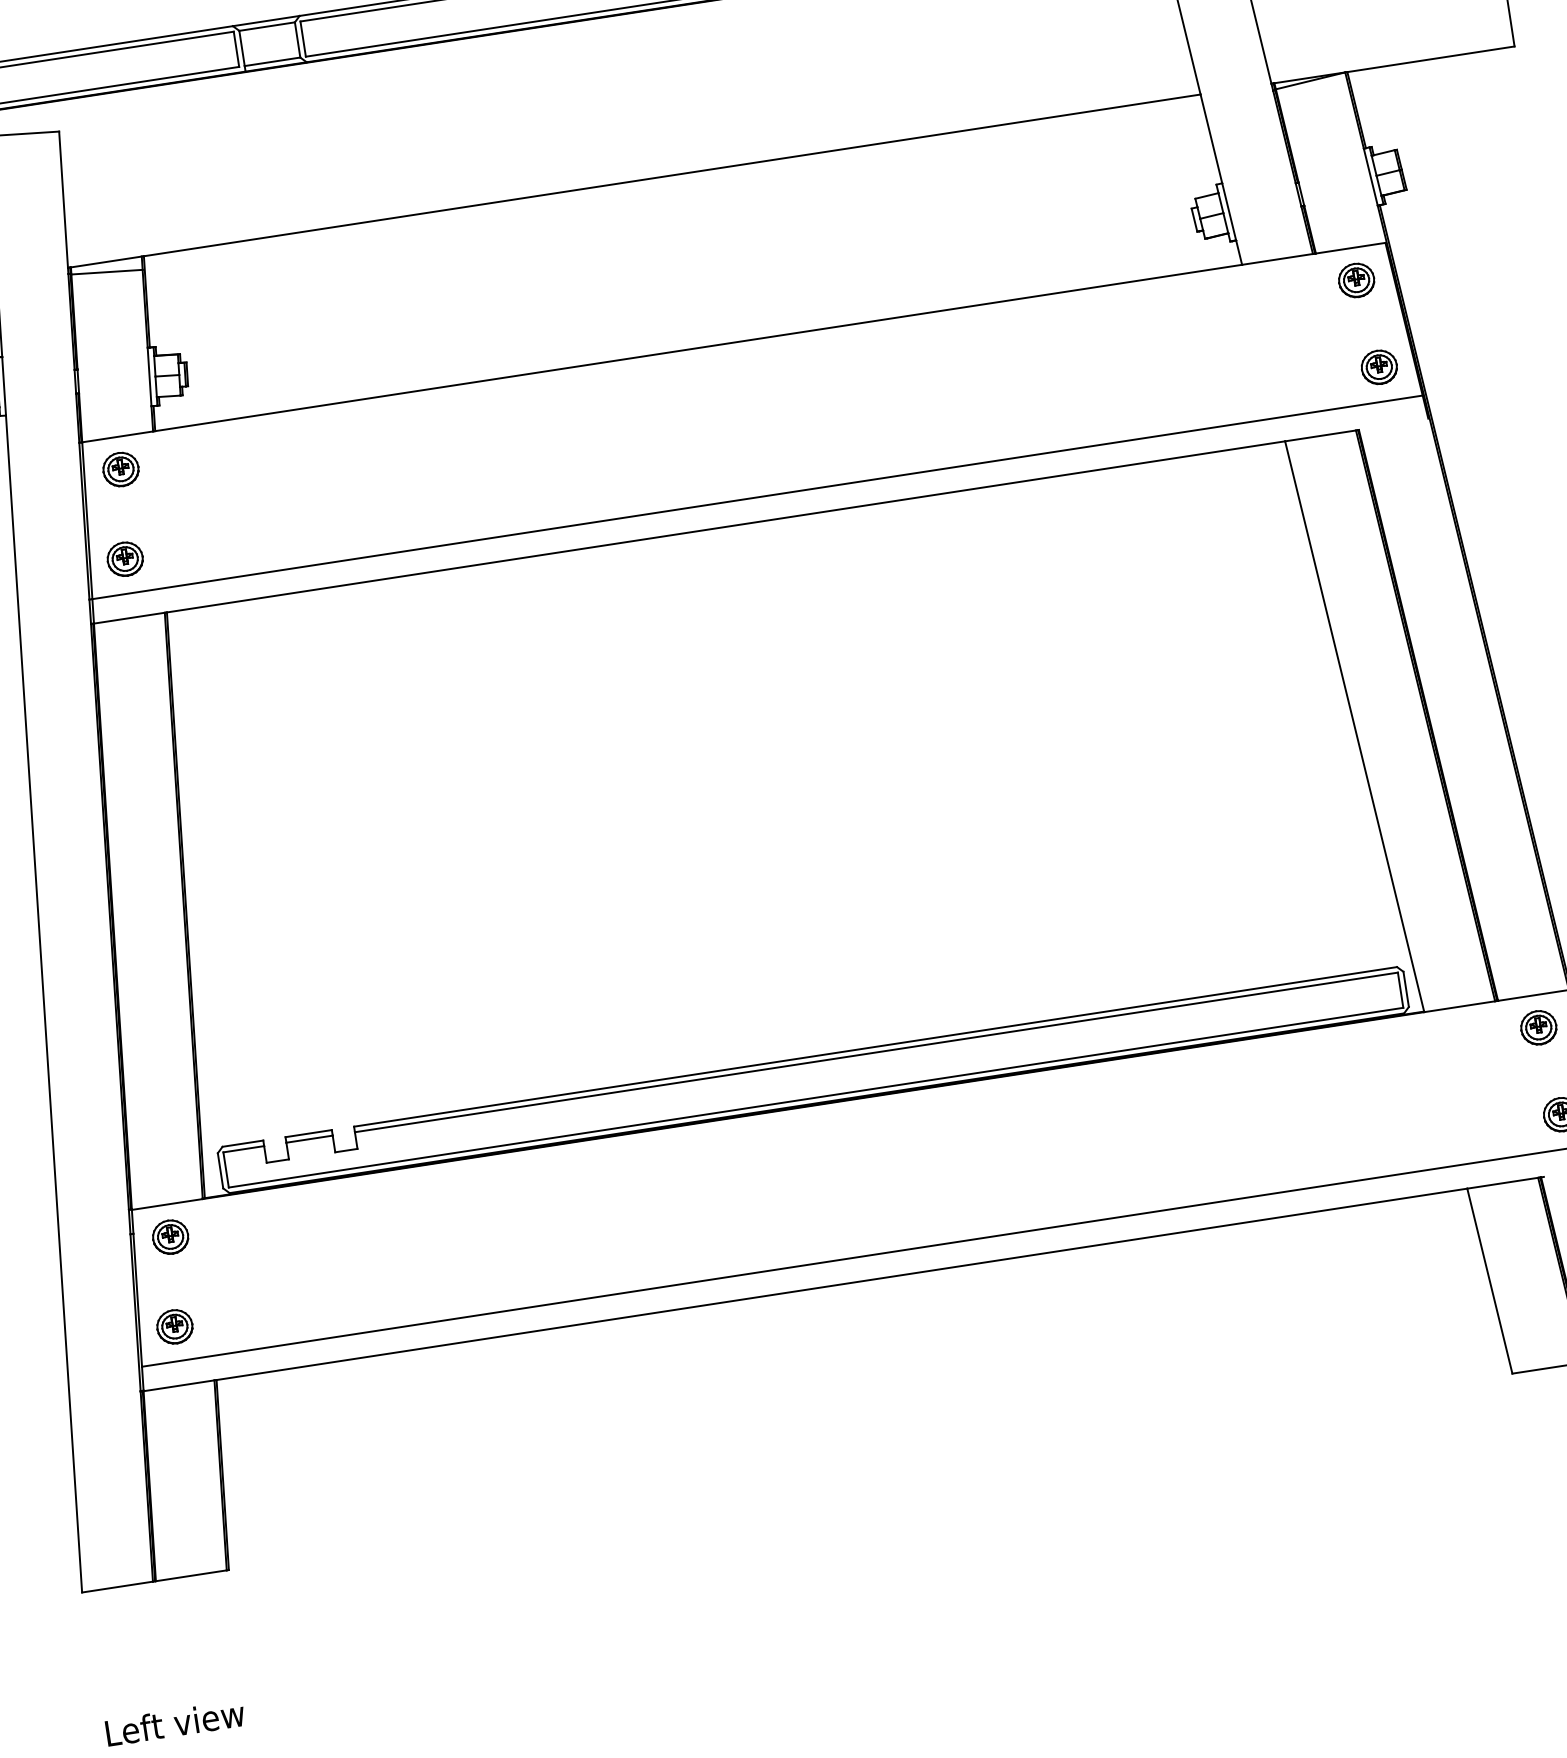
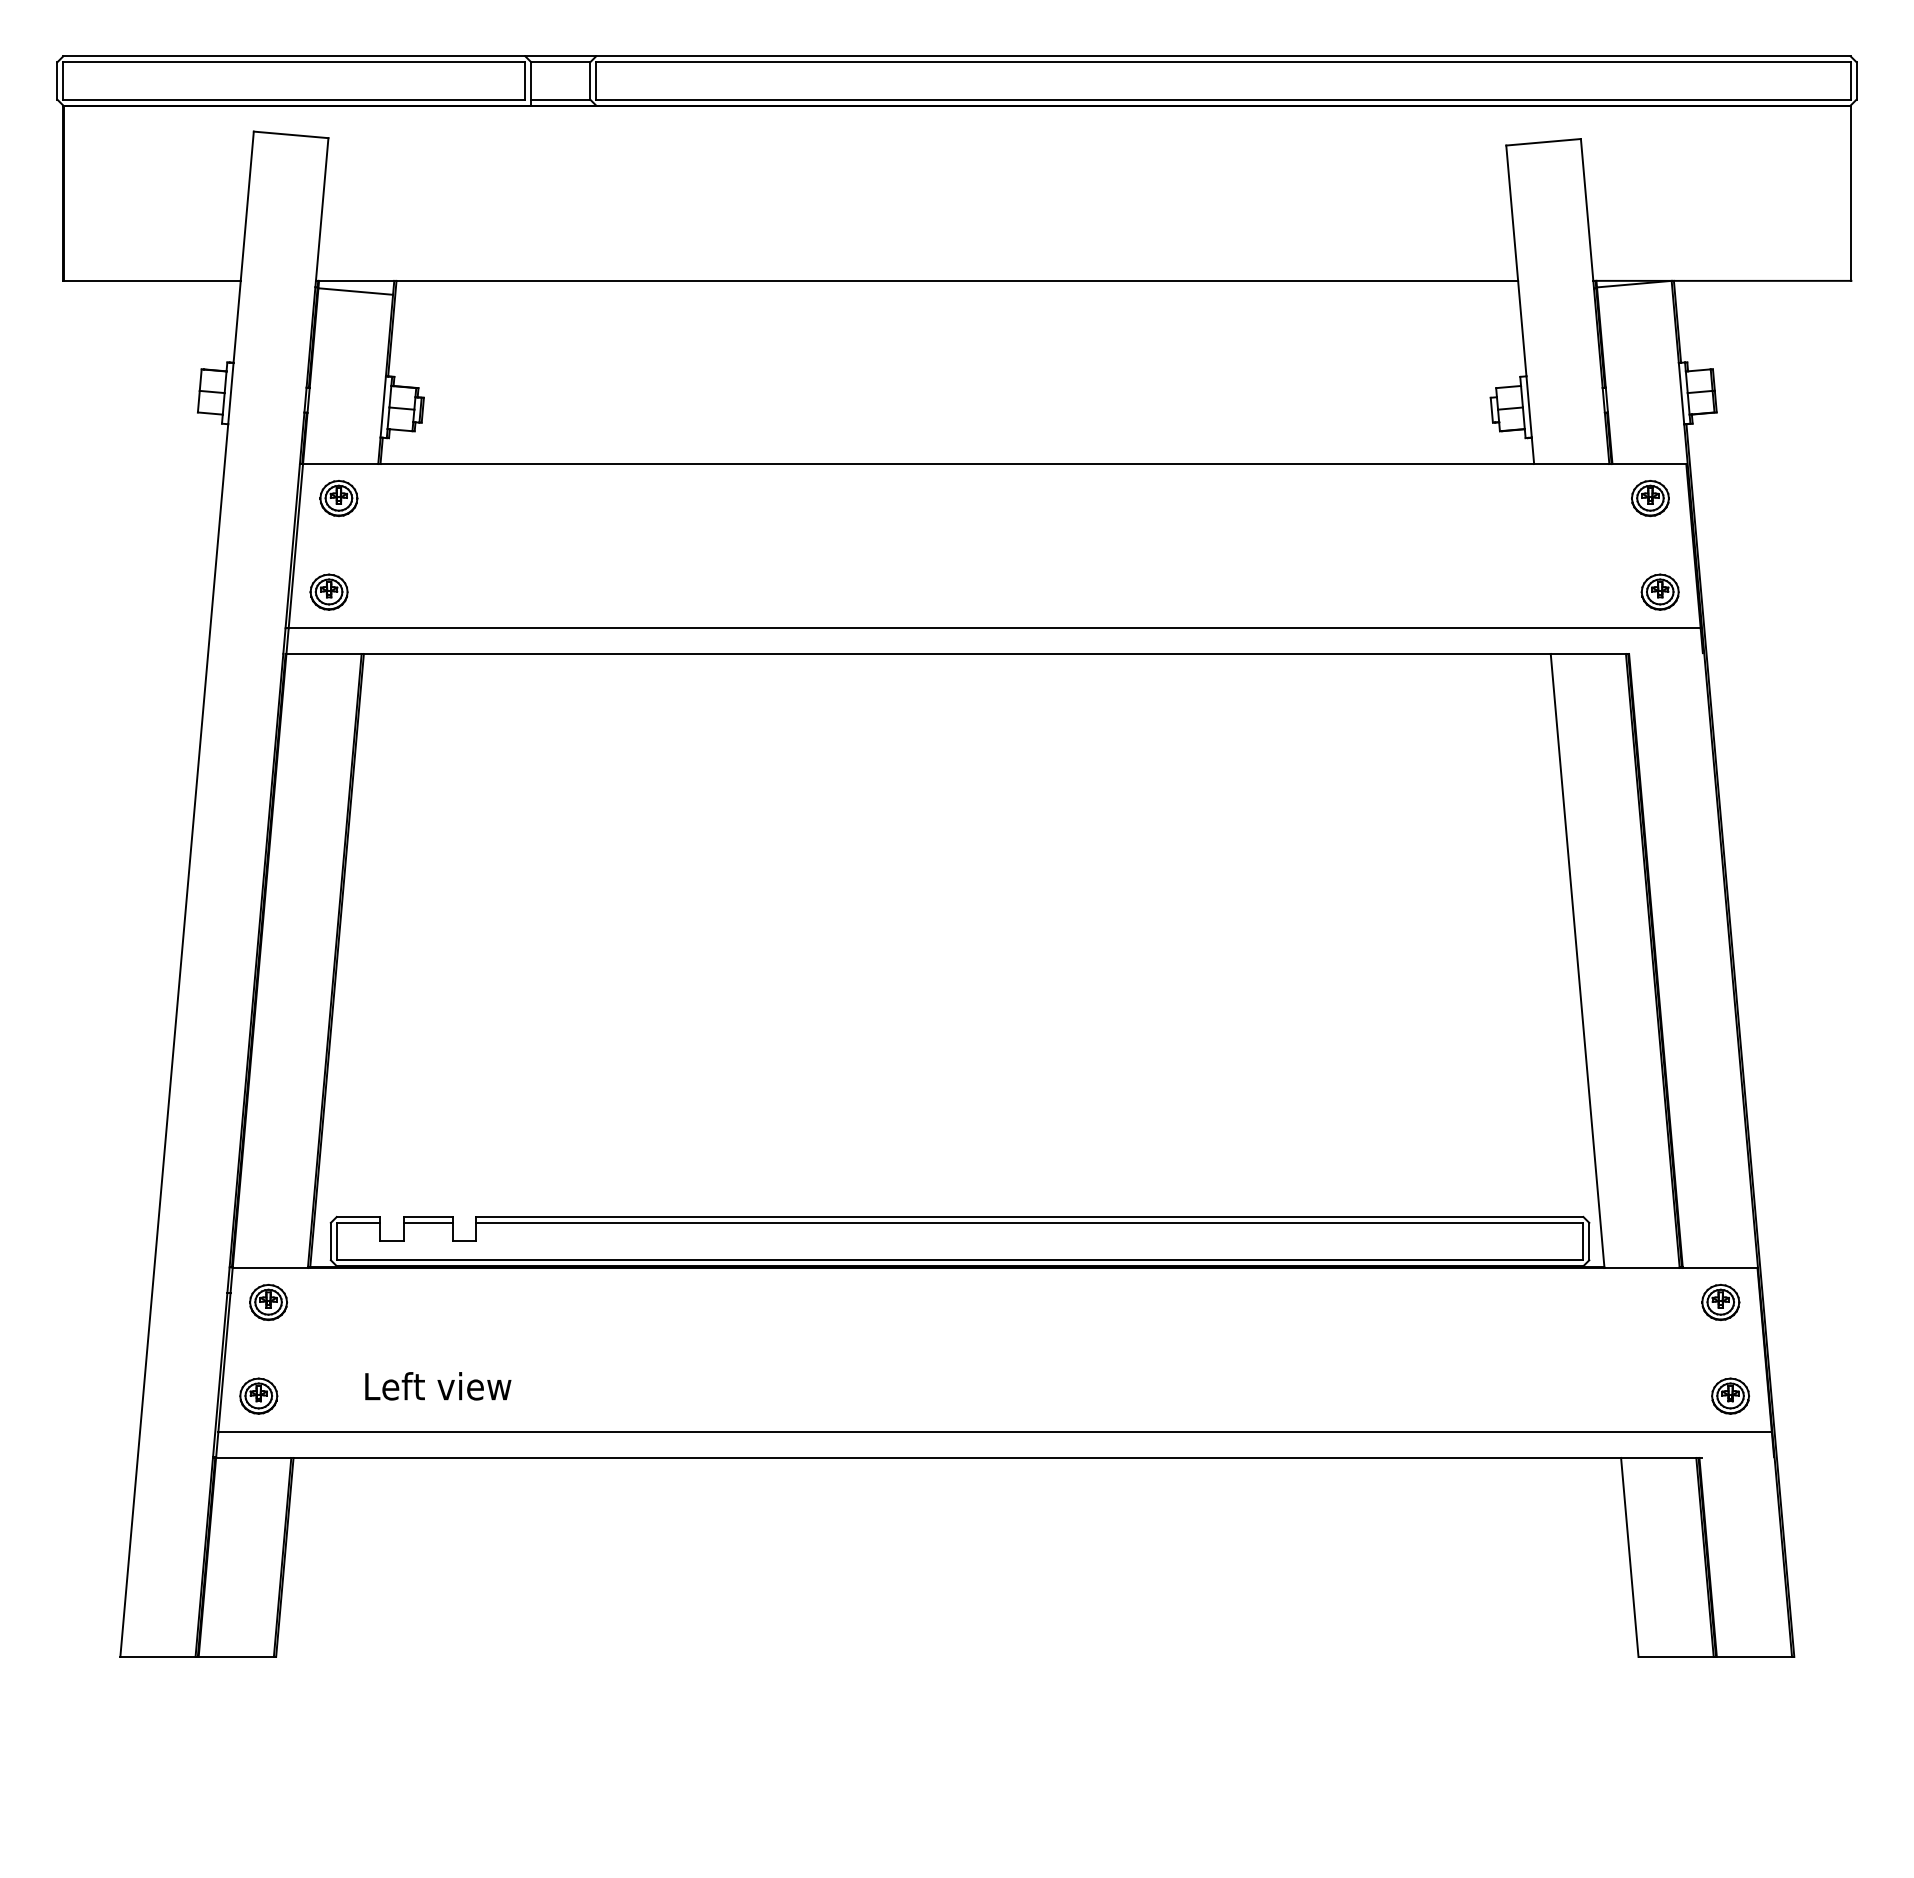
text: (175, 1723) -> (438, 1386), moved

